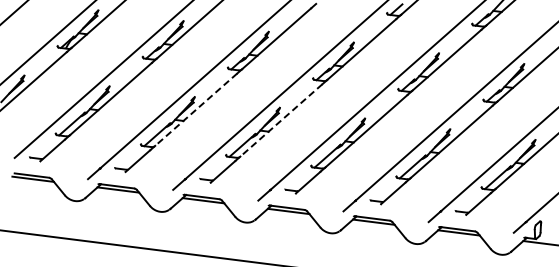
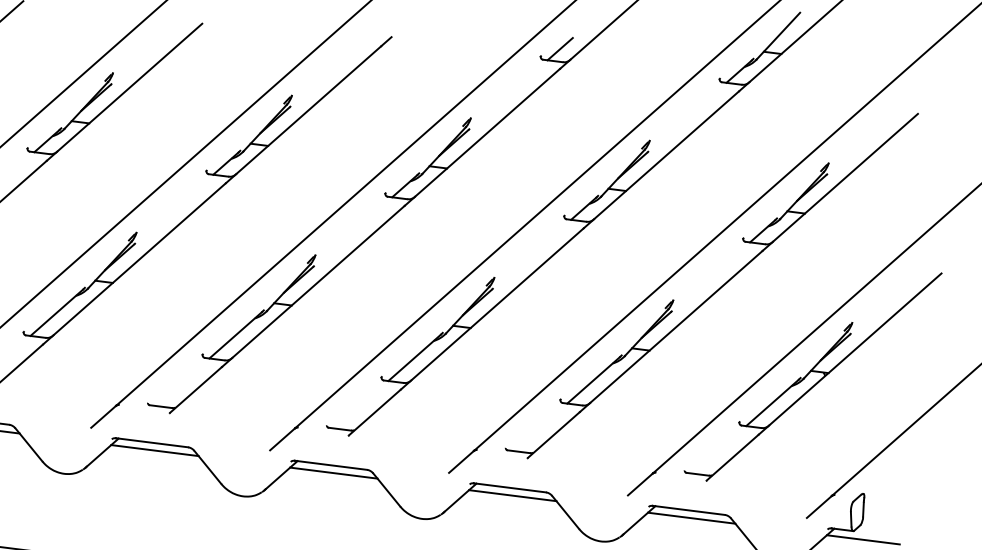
line: (196, 109) -> (140, 258), dashed -> solid
line: (281, 120) -> (318, 281), dashed -> solid

